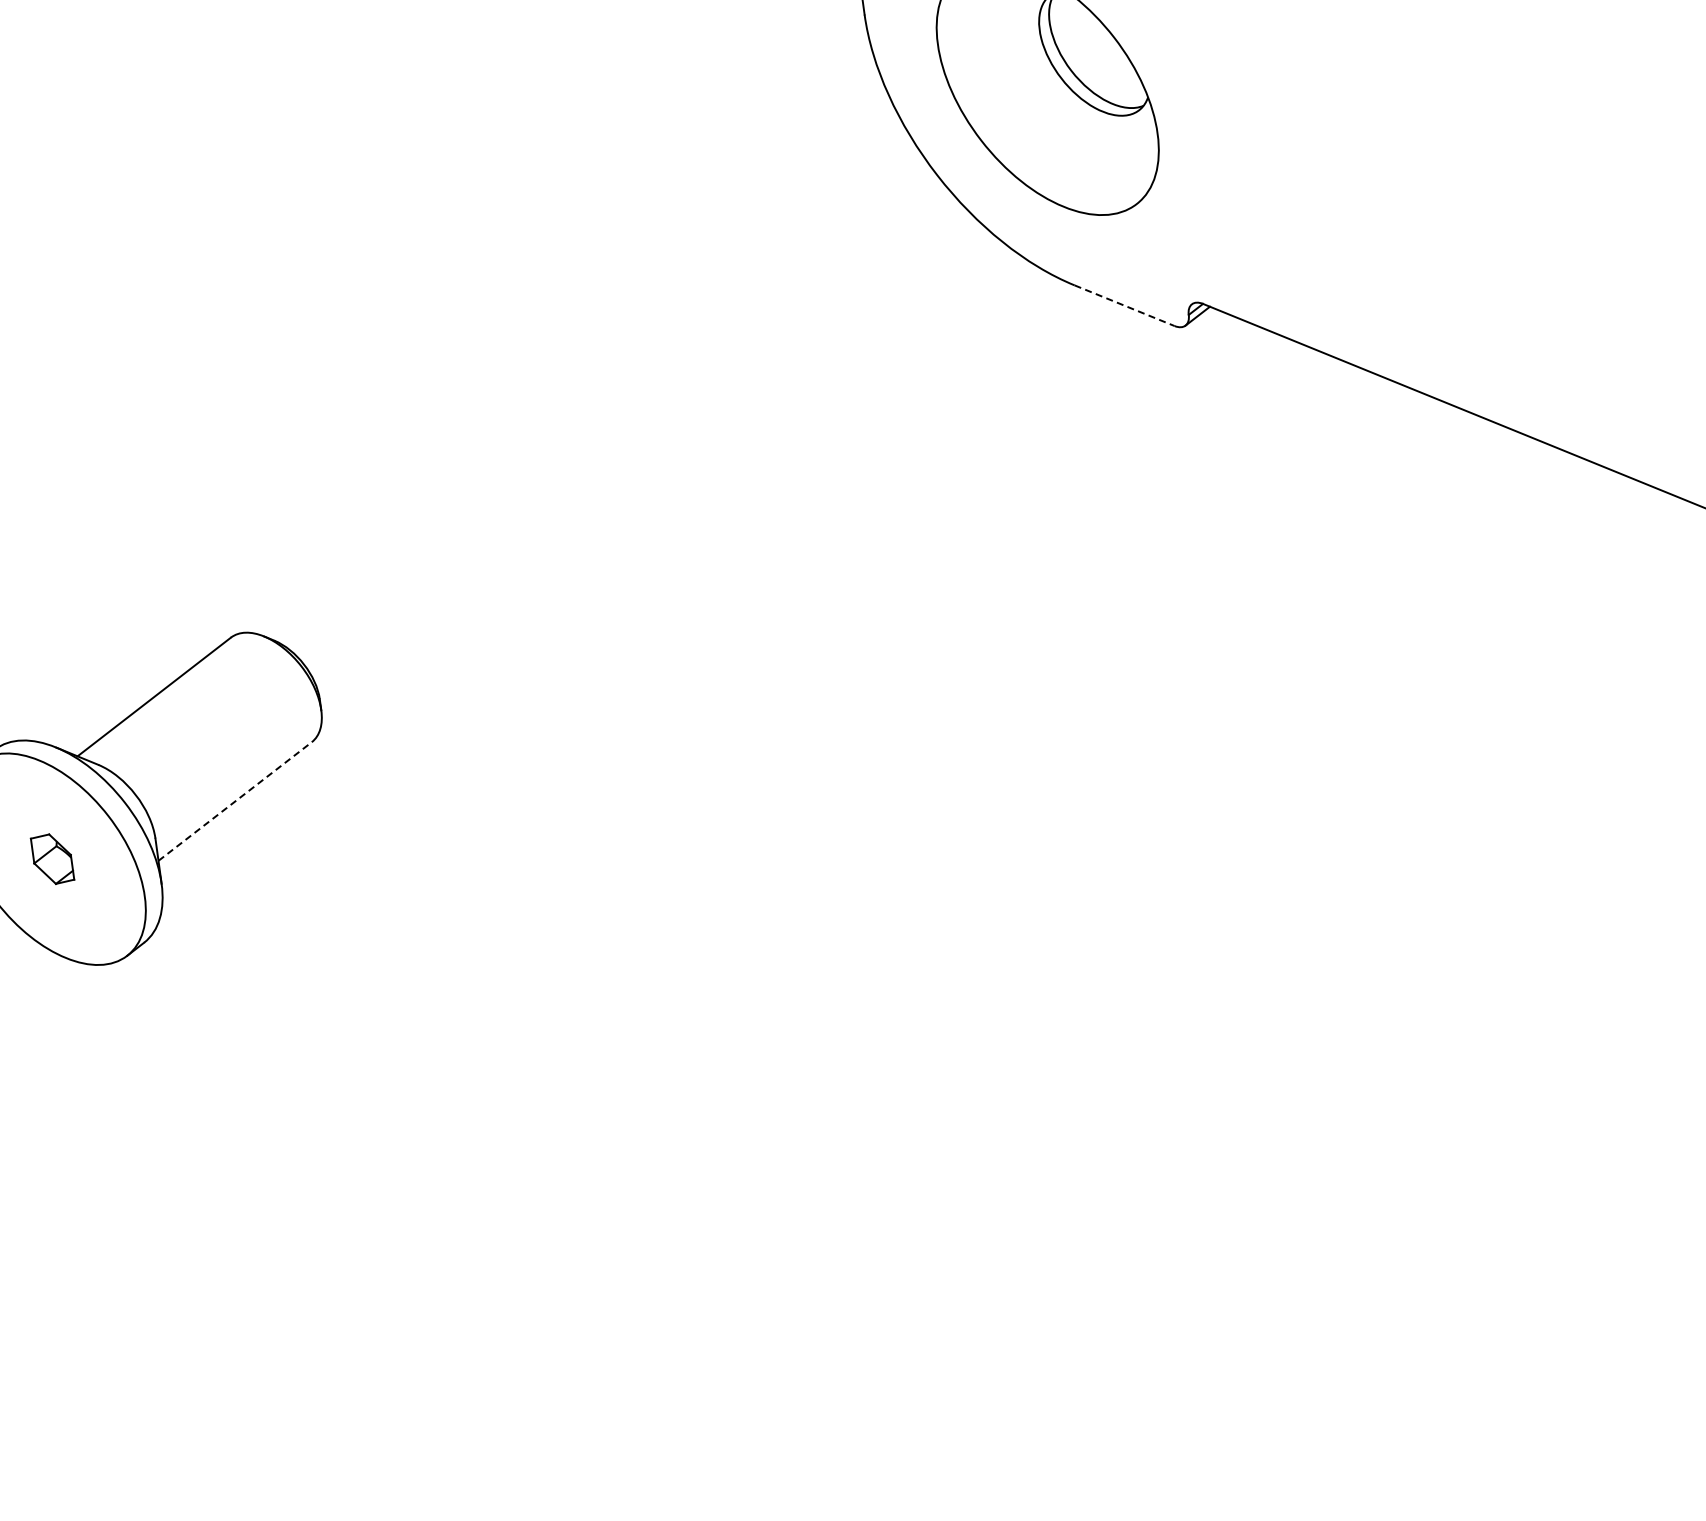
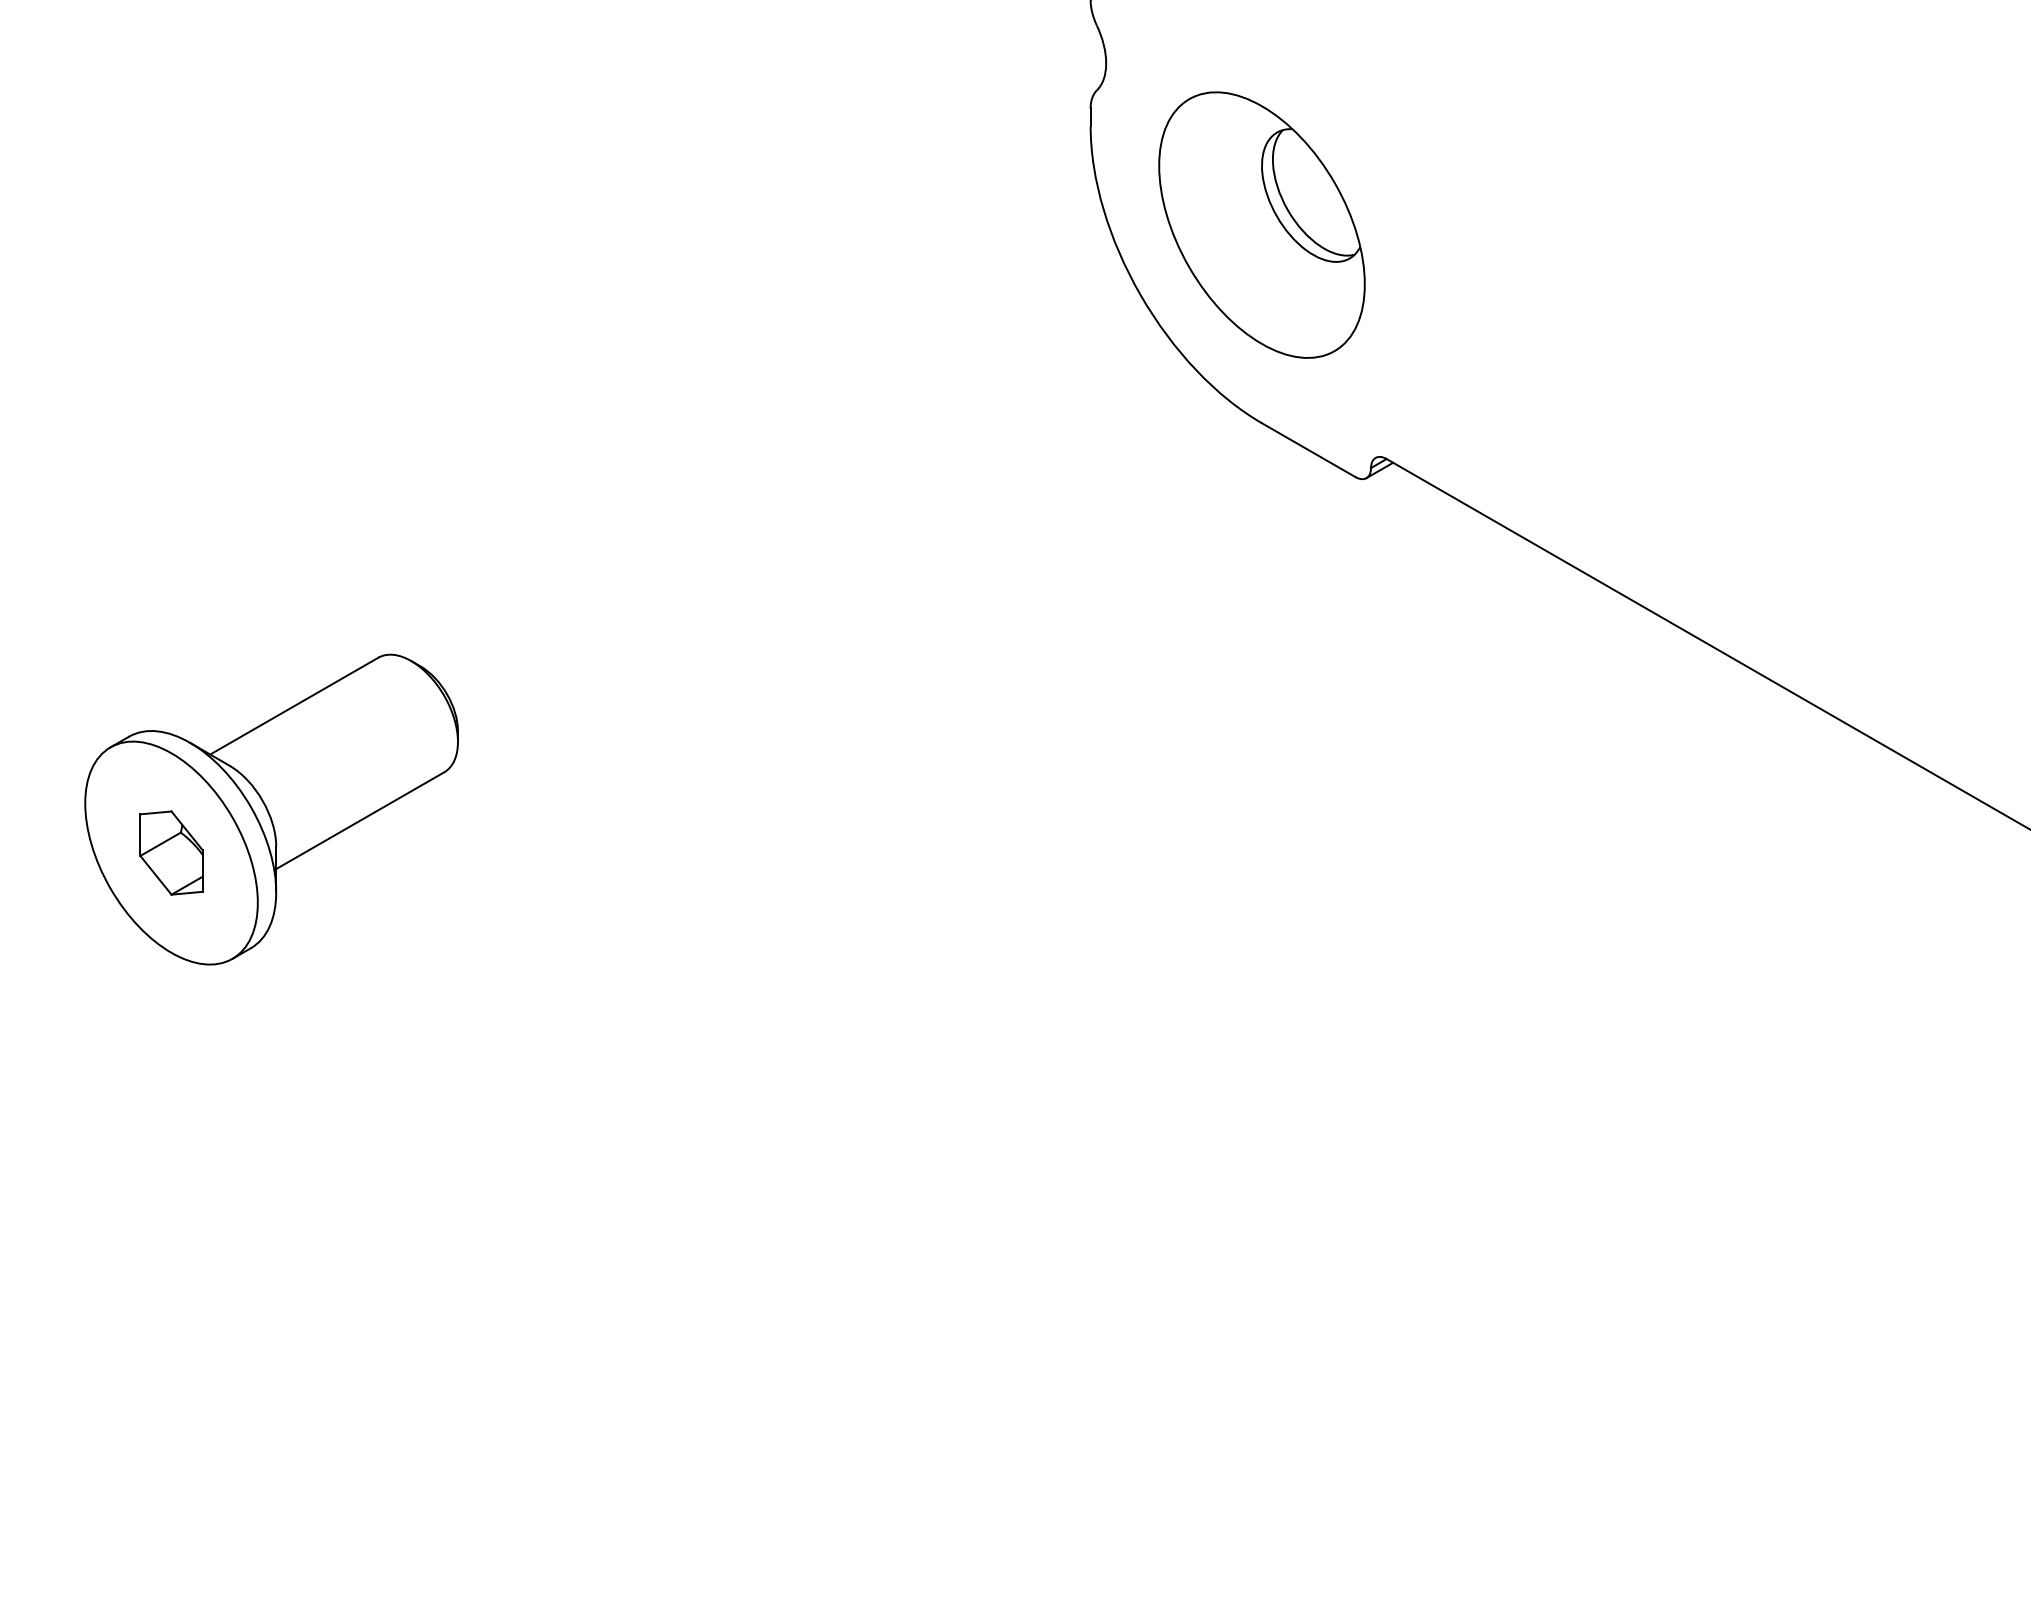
line: (1124, 306) -> (1308, 450), dashed -> solid
line: (235, 801) -> (360, 820), dashed -> solid
part: (52, 858) -> (171, 852), size x1.67

